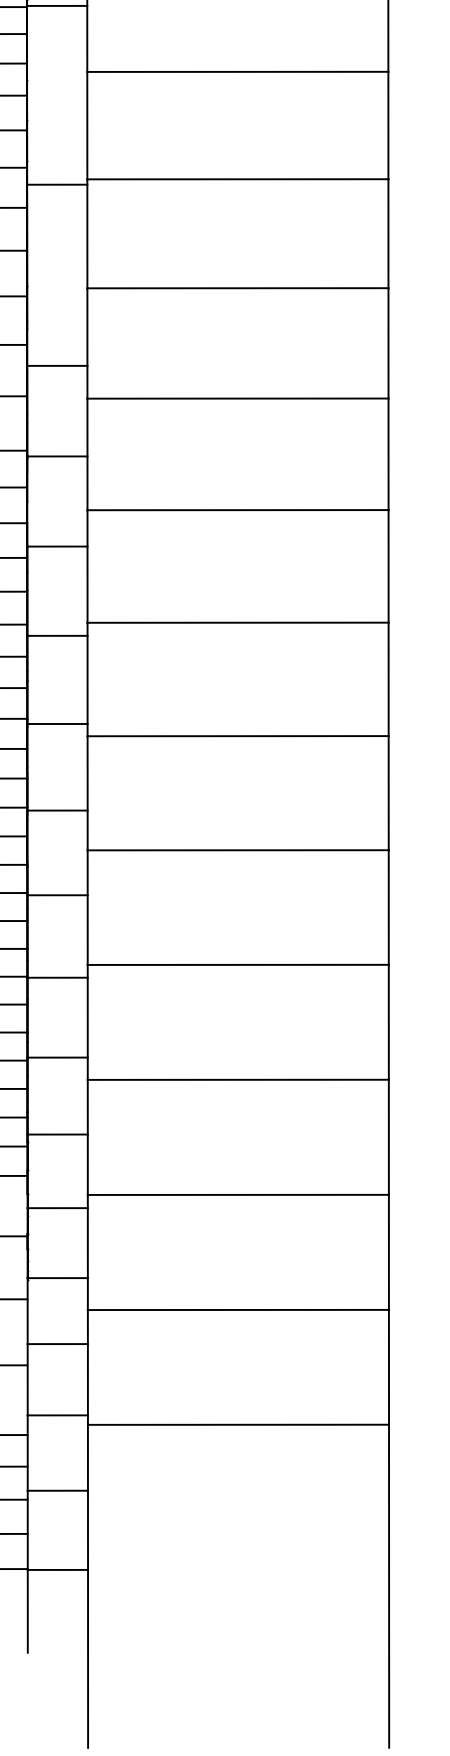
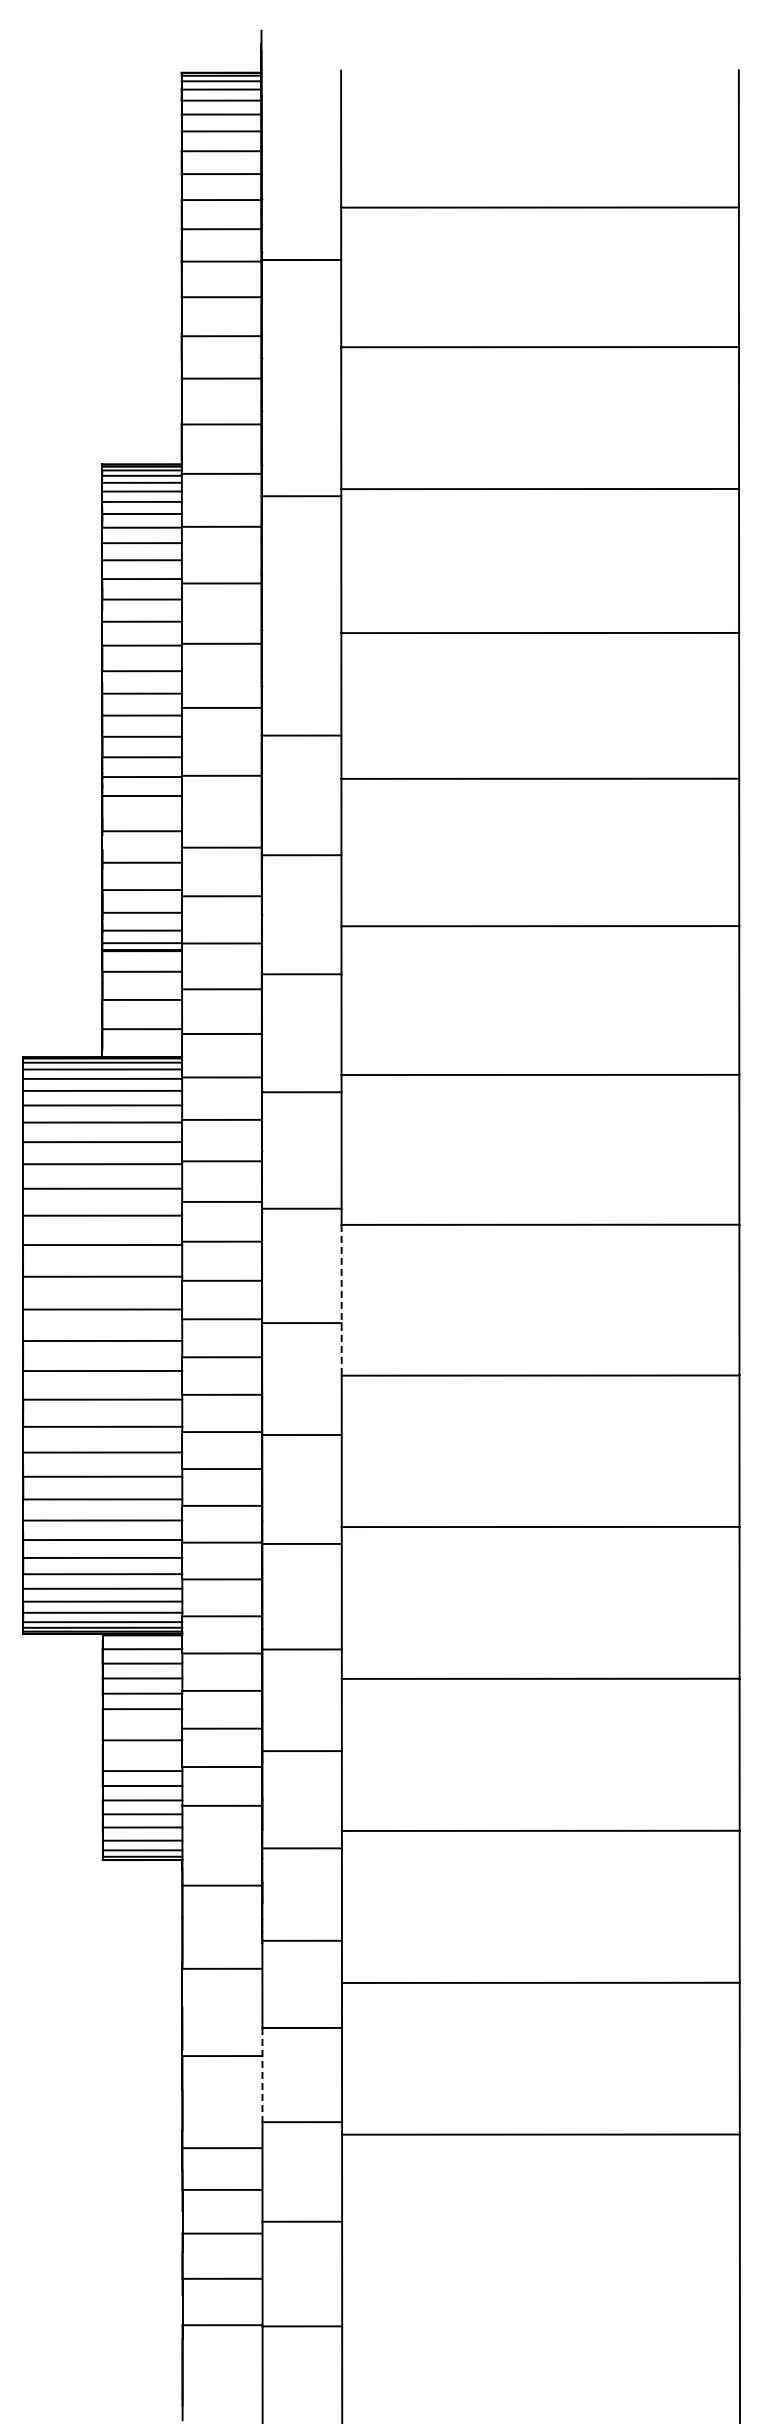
line: (87, 793) -> (341, 1300), solid -> dashed
line: (27, 1380) -> (262, 2075), solid -> dashed

